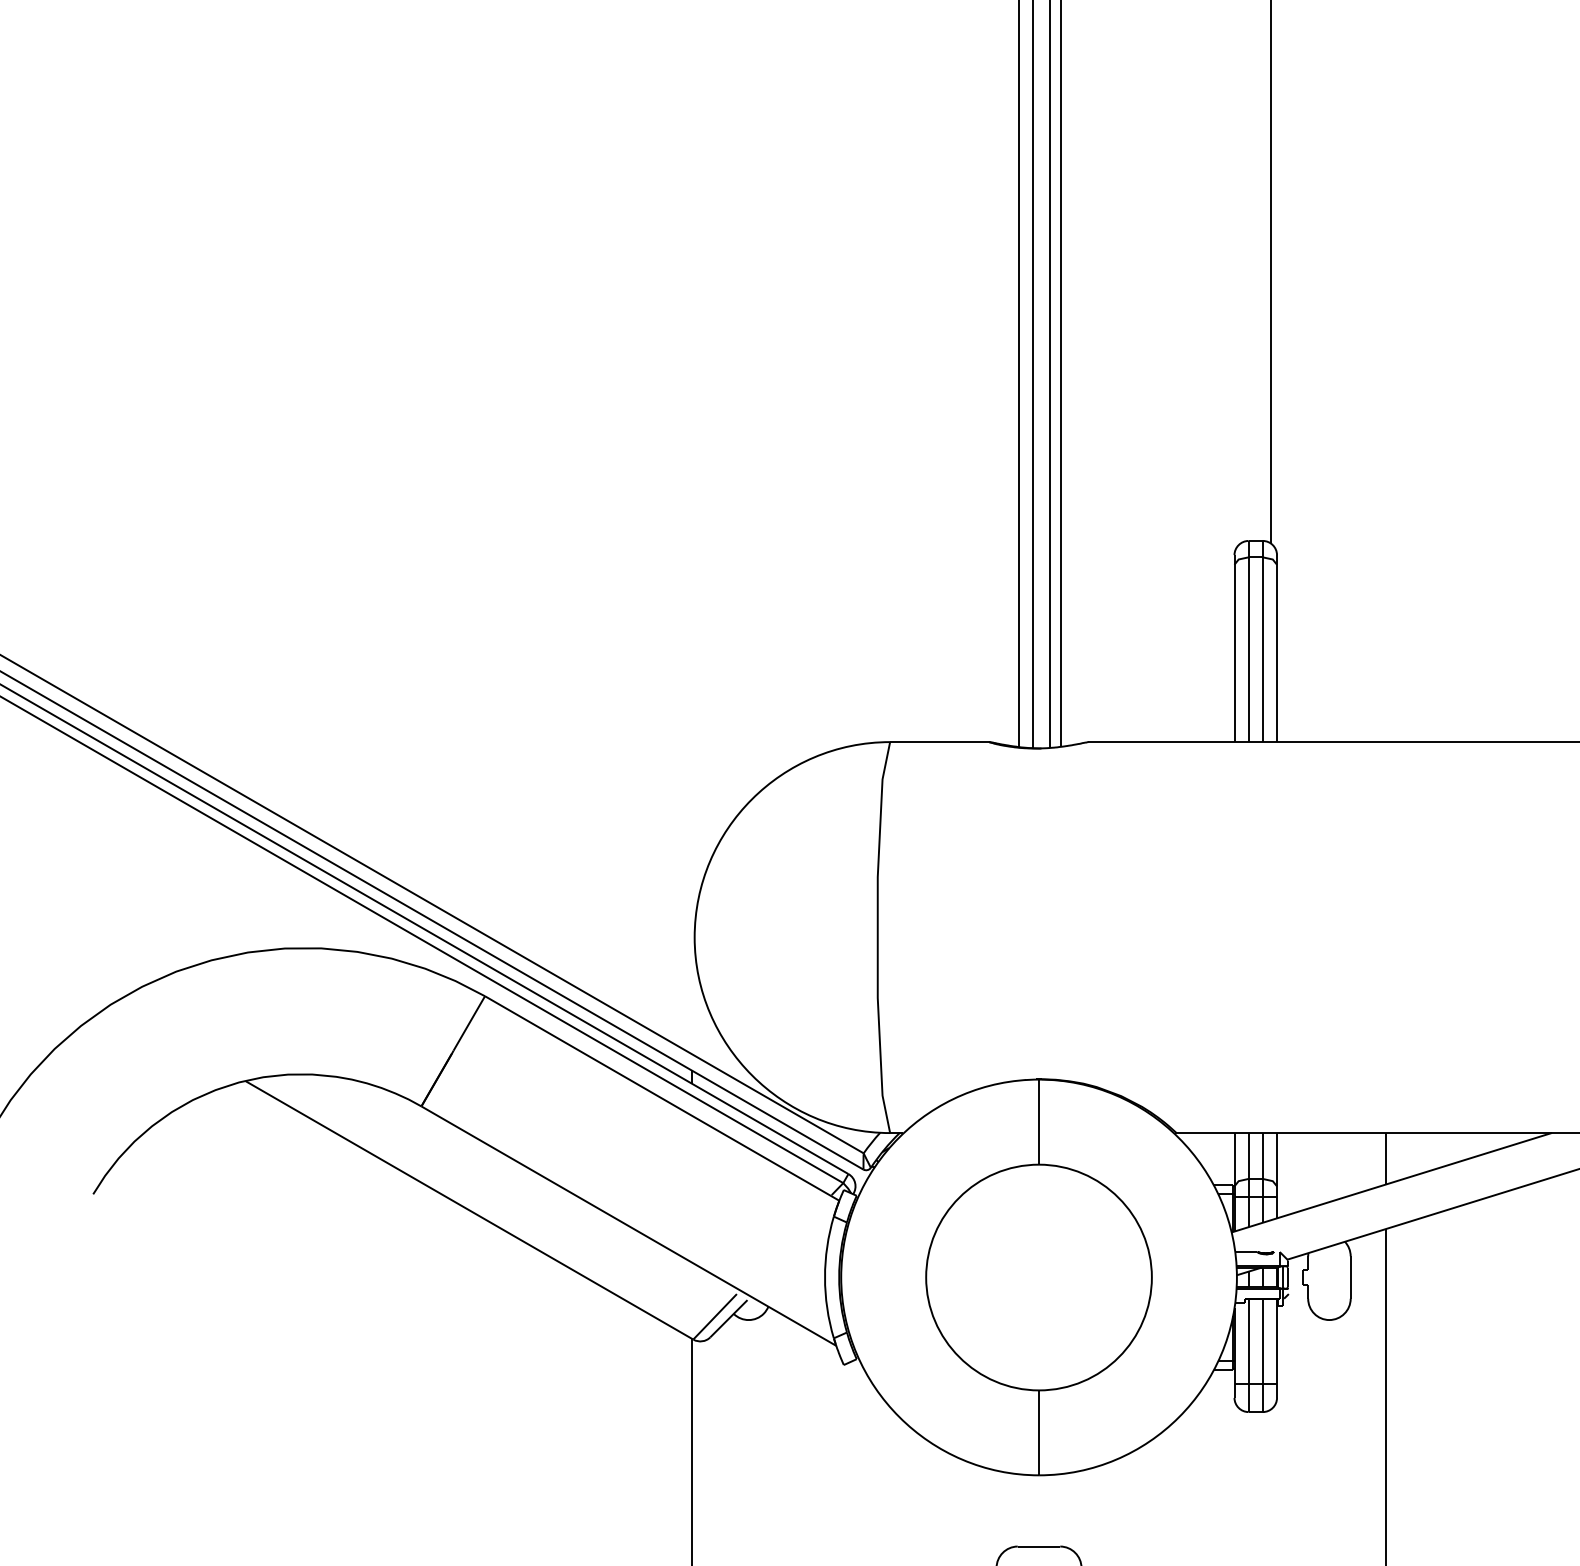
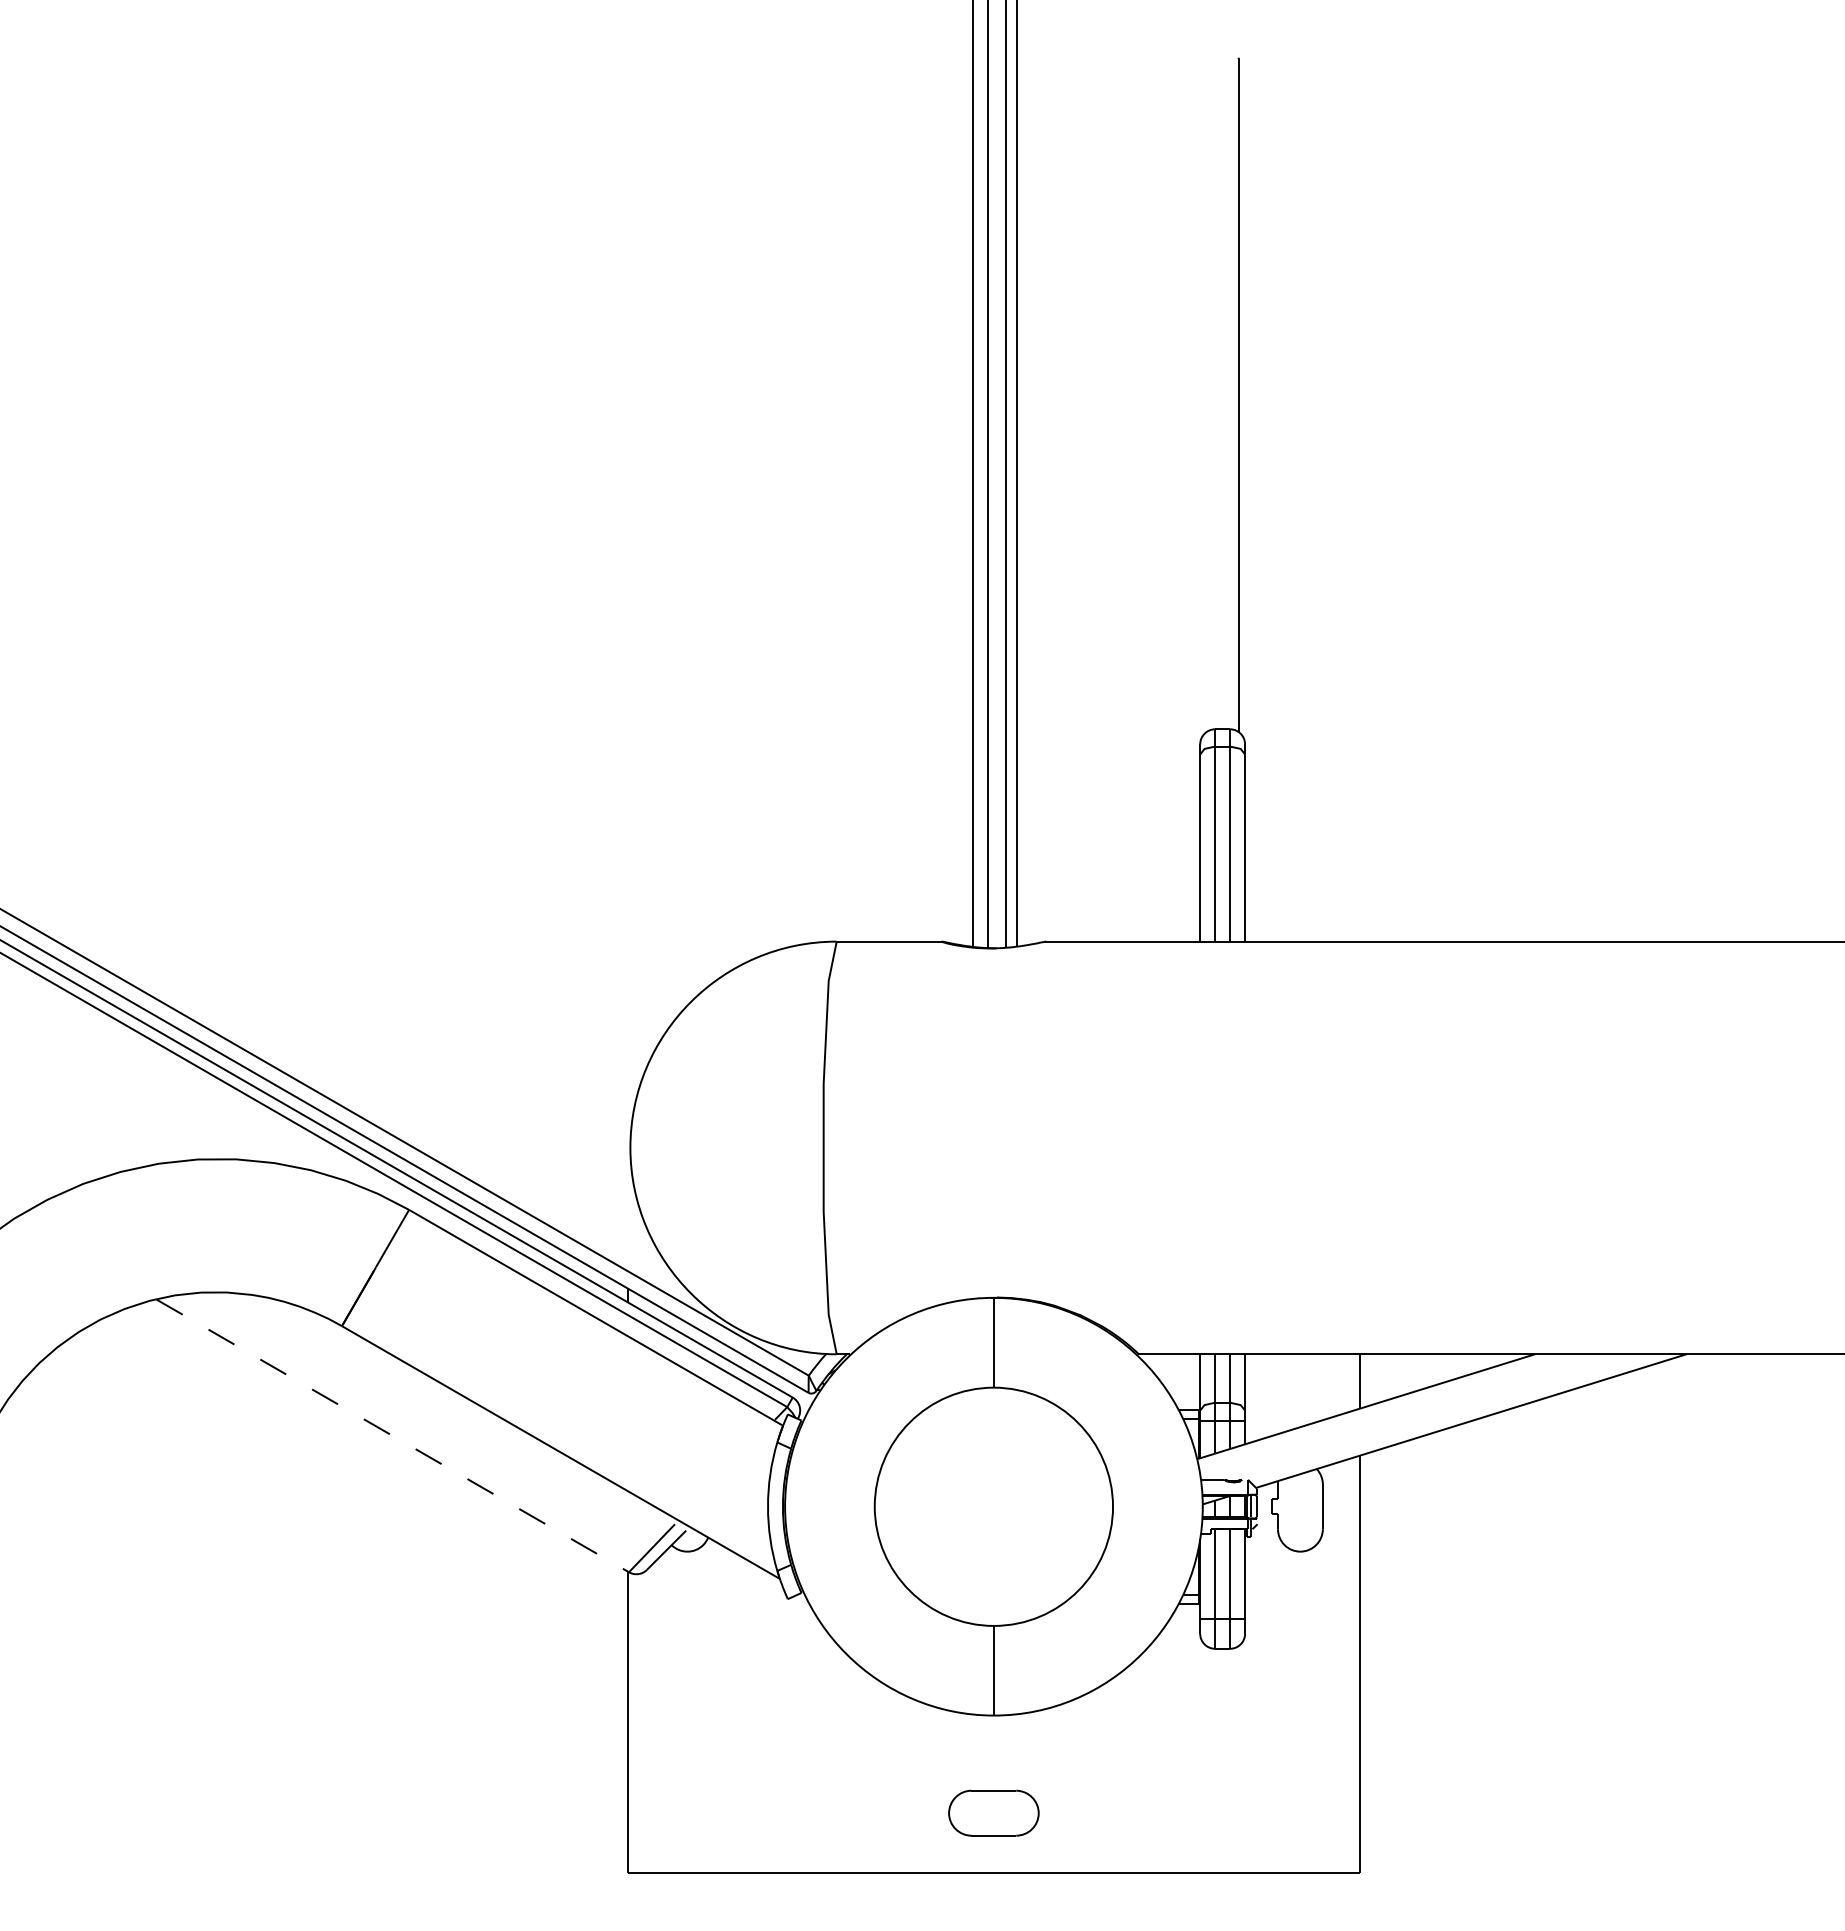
line: (469, 1209) -> (392, 1435), solid -> dashed

